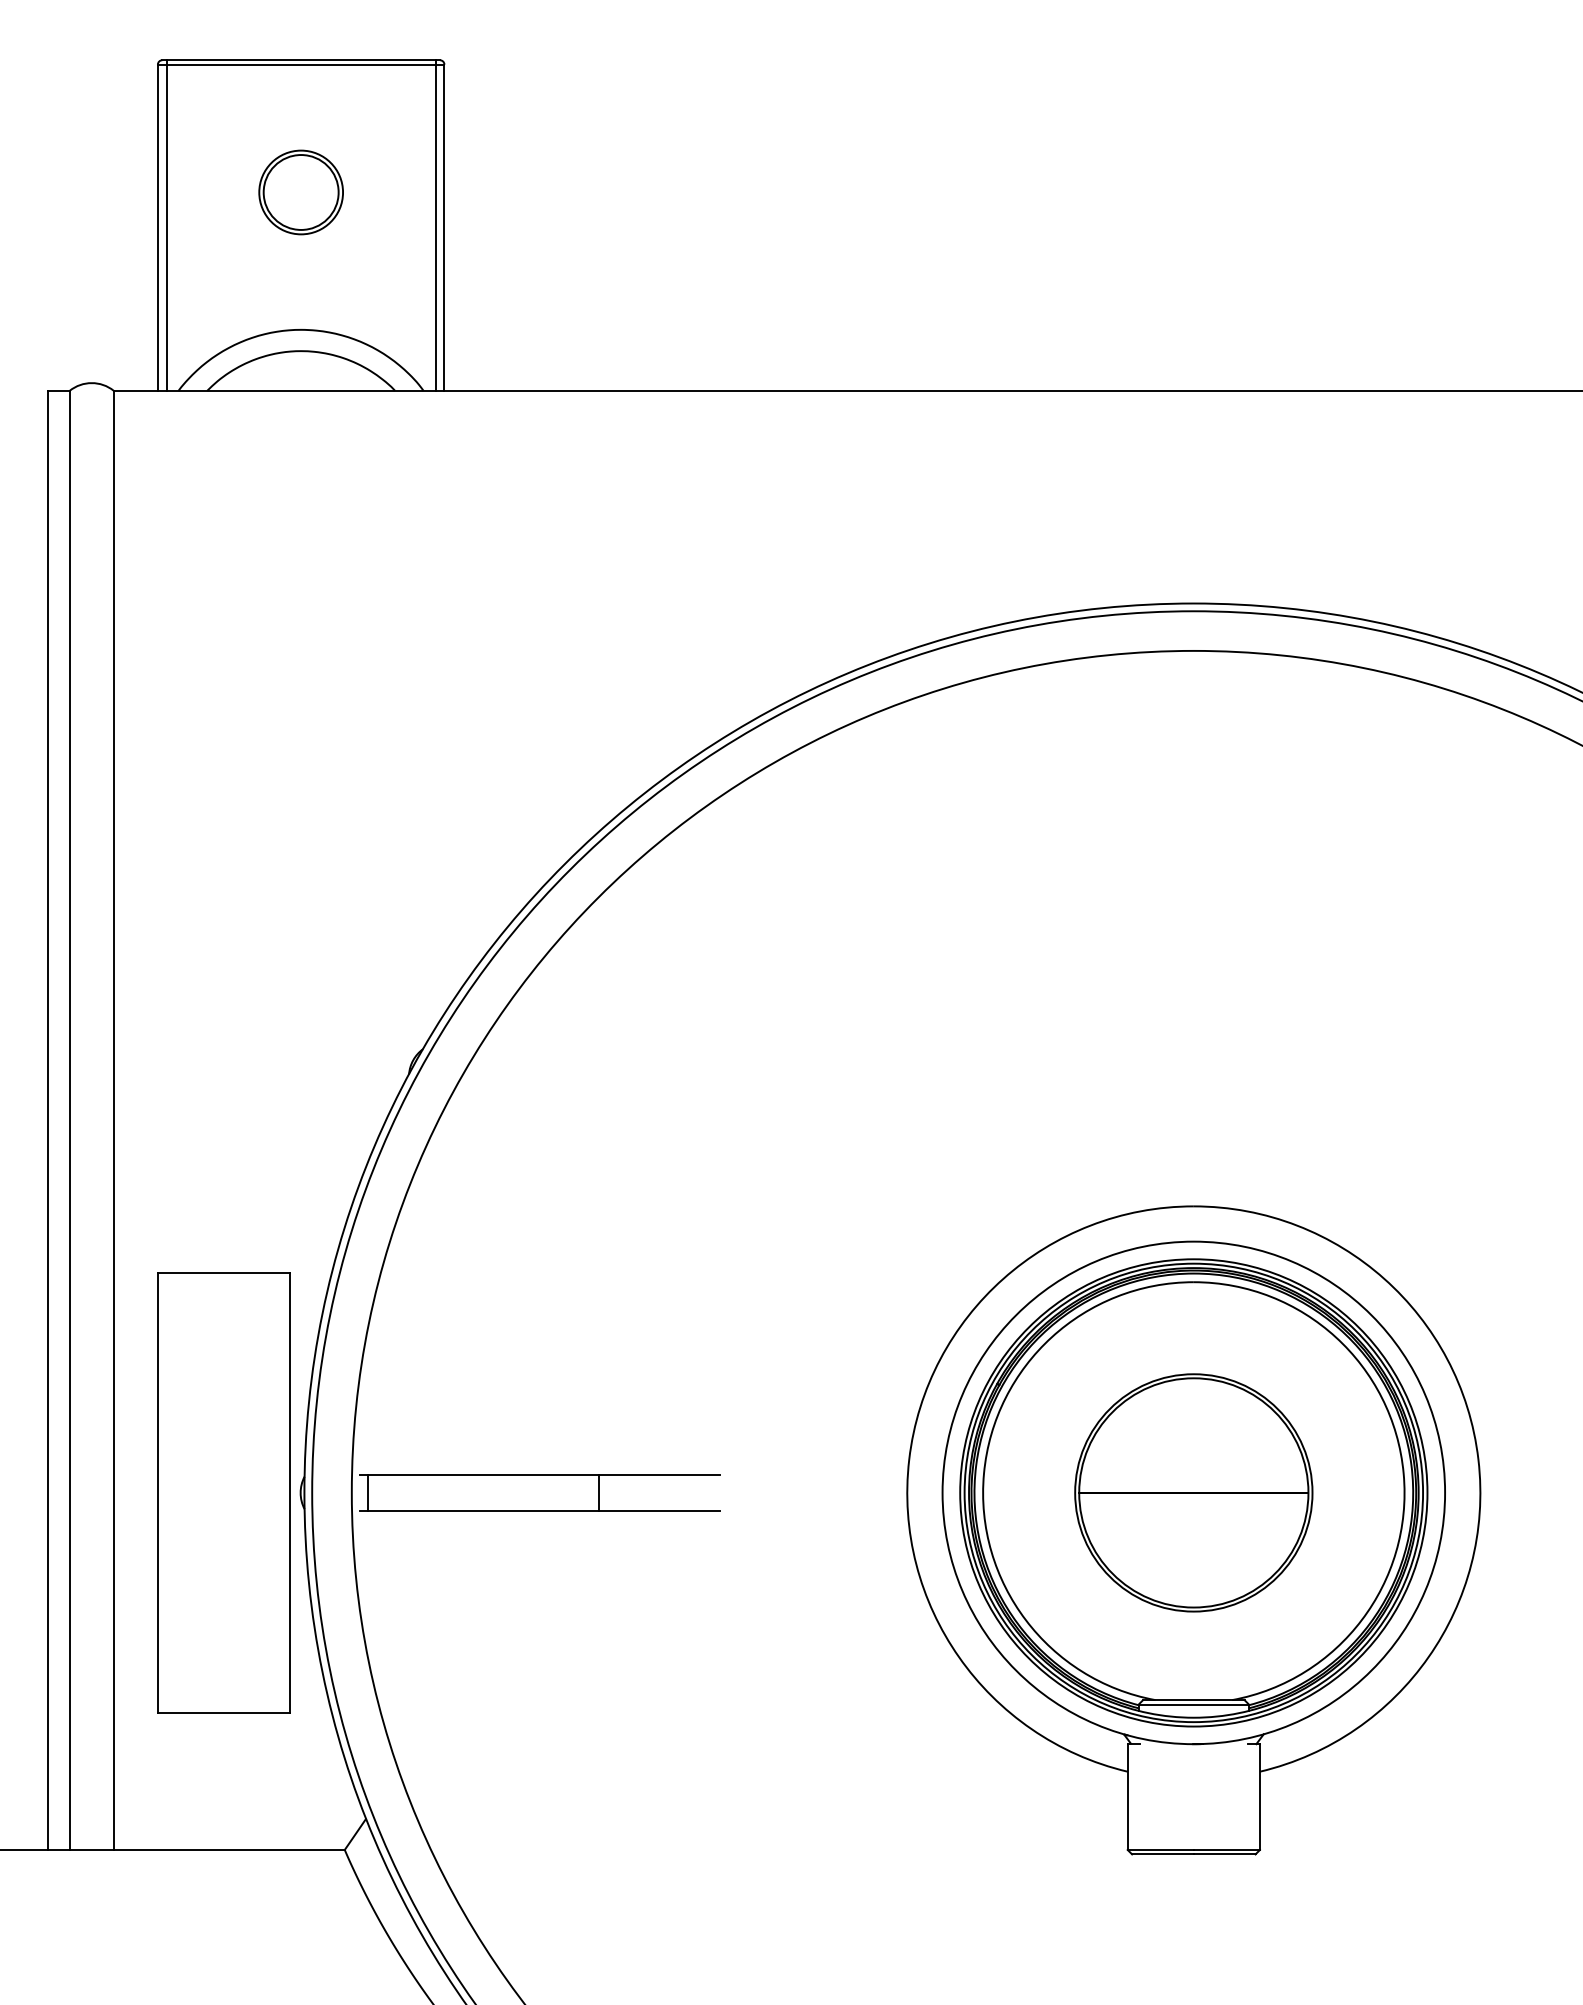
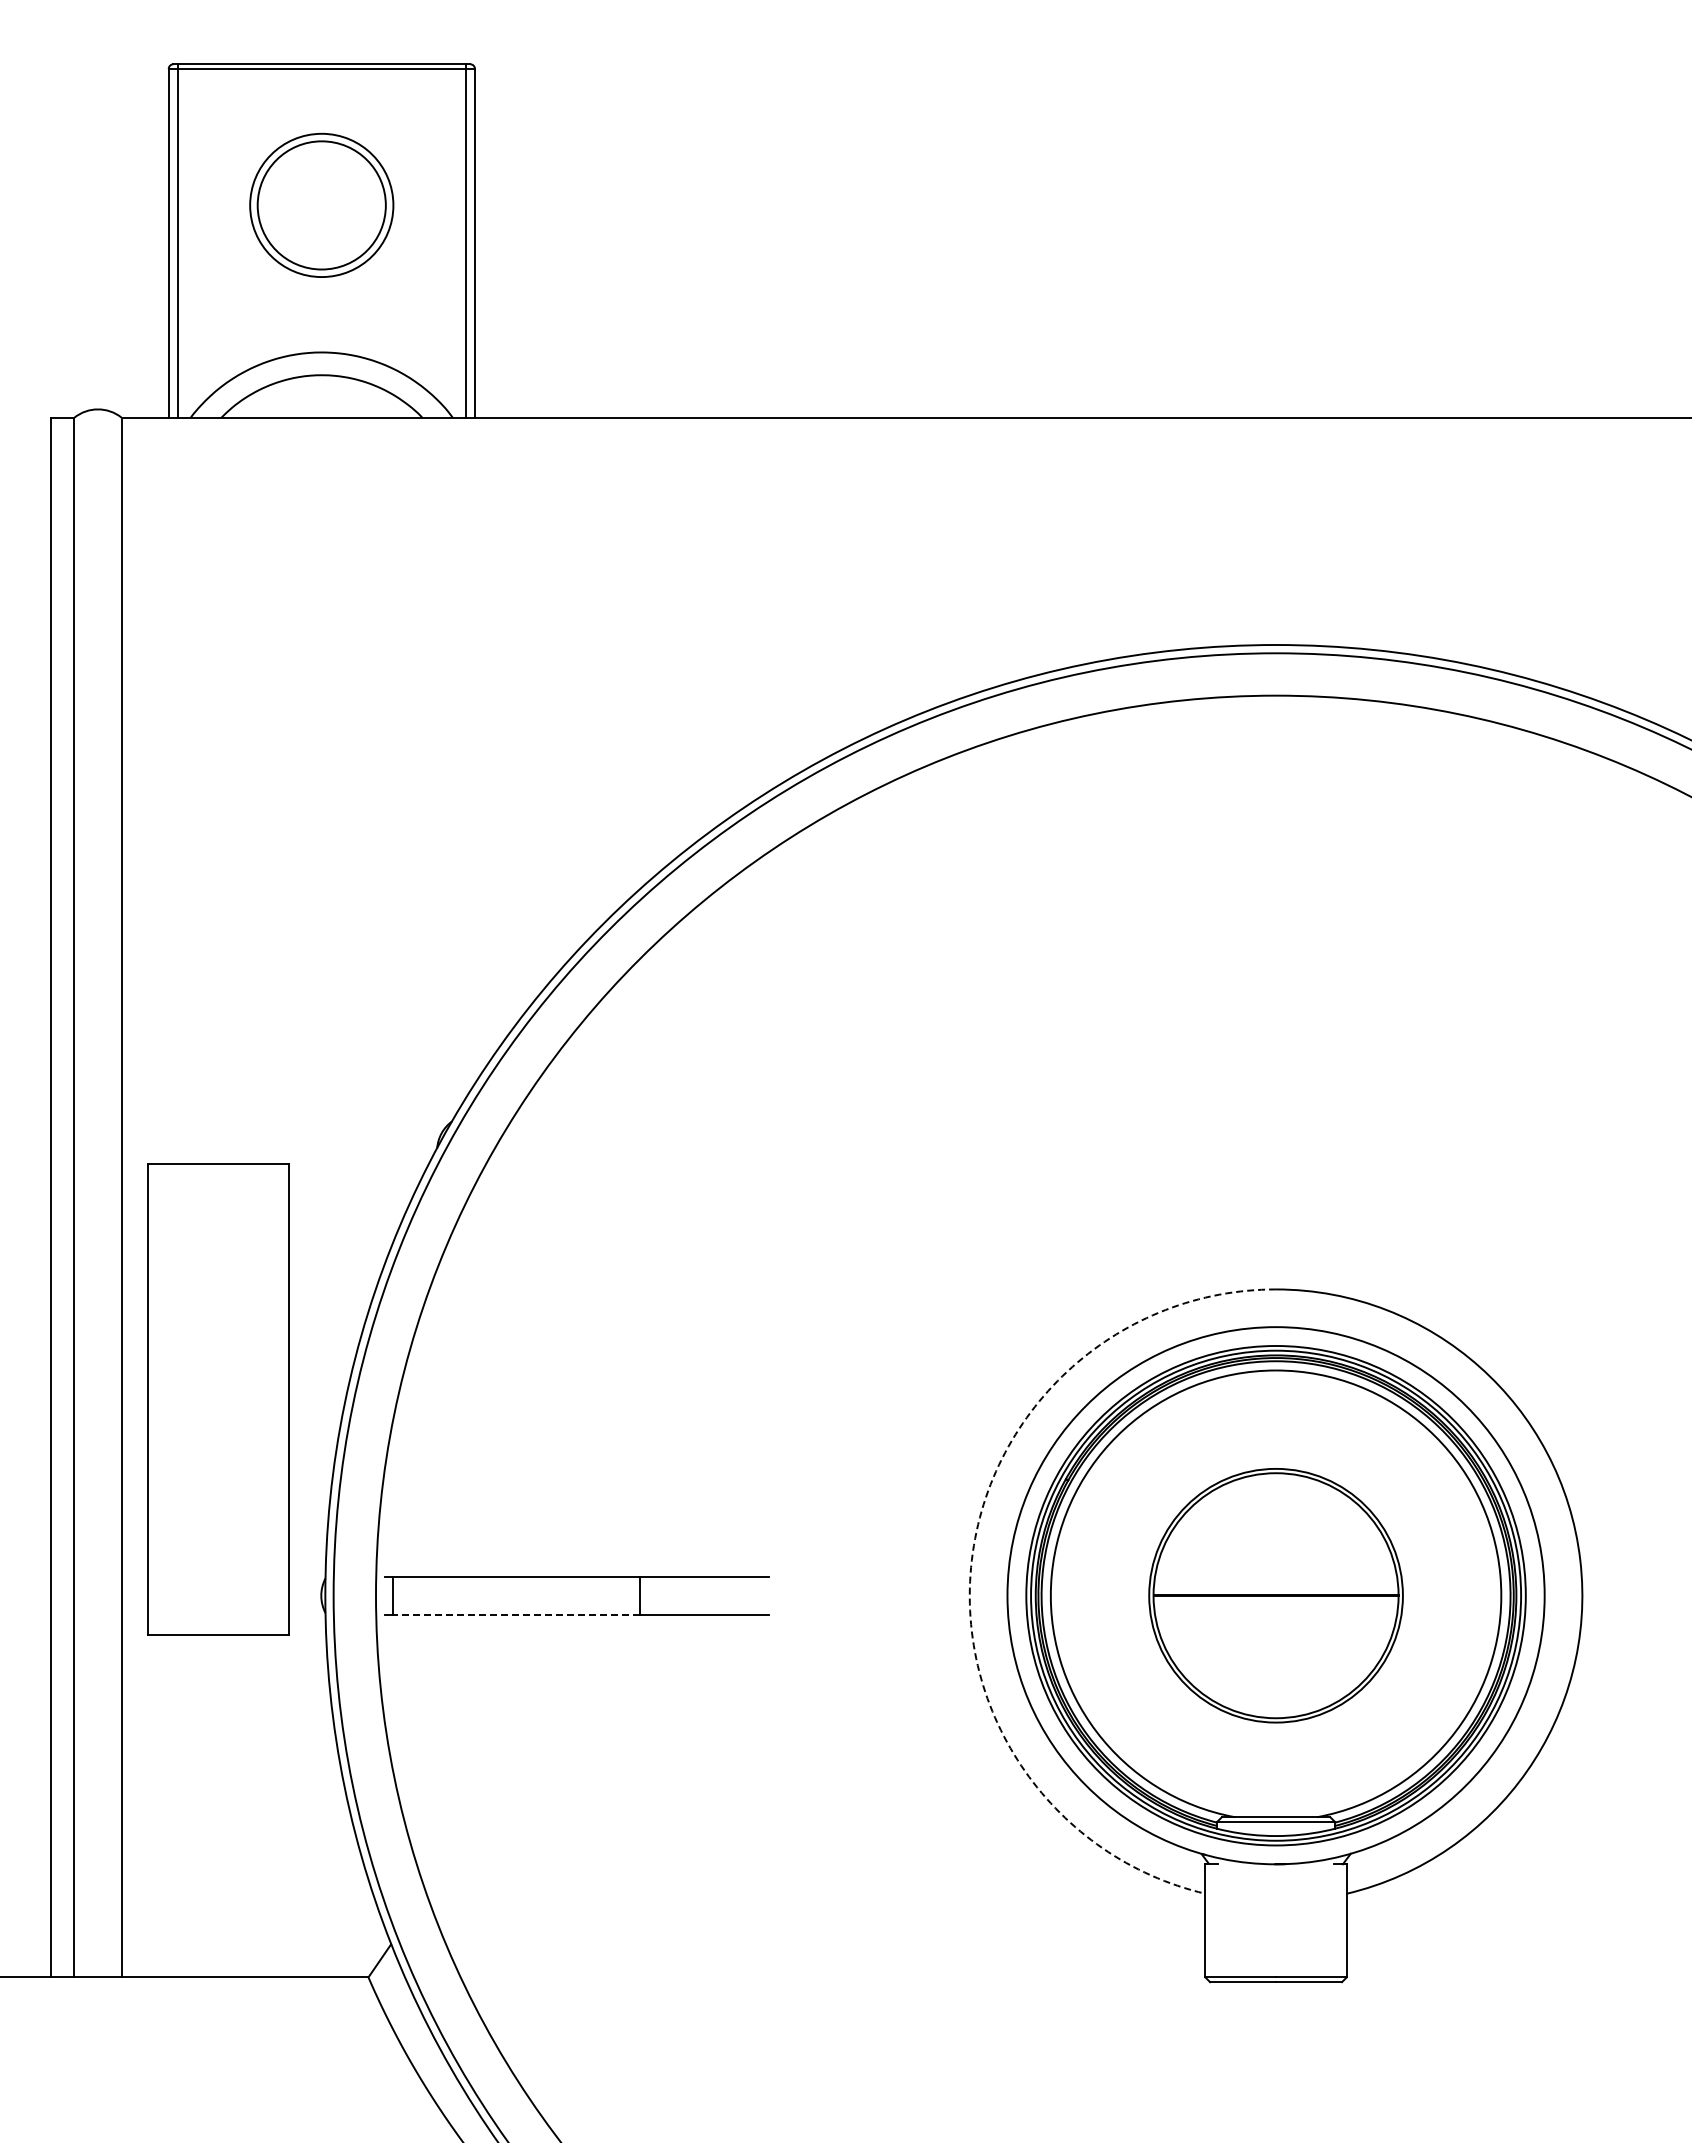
part: (300, 192) -> (321, 205), size x1.6
arc: (908, 1459) -> (971, 1560), solid -> dashed
part: (224, 1492) -> (218, 1399), moved
line: (482, 1510) -> (515, 1614), solid -> dashed

